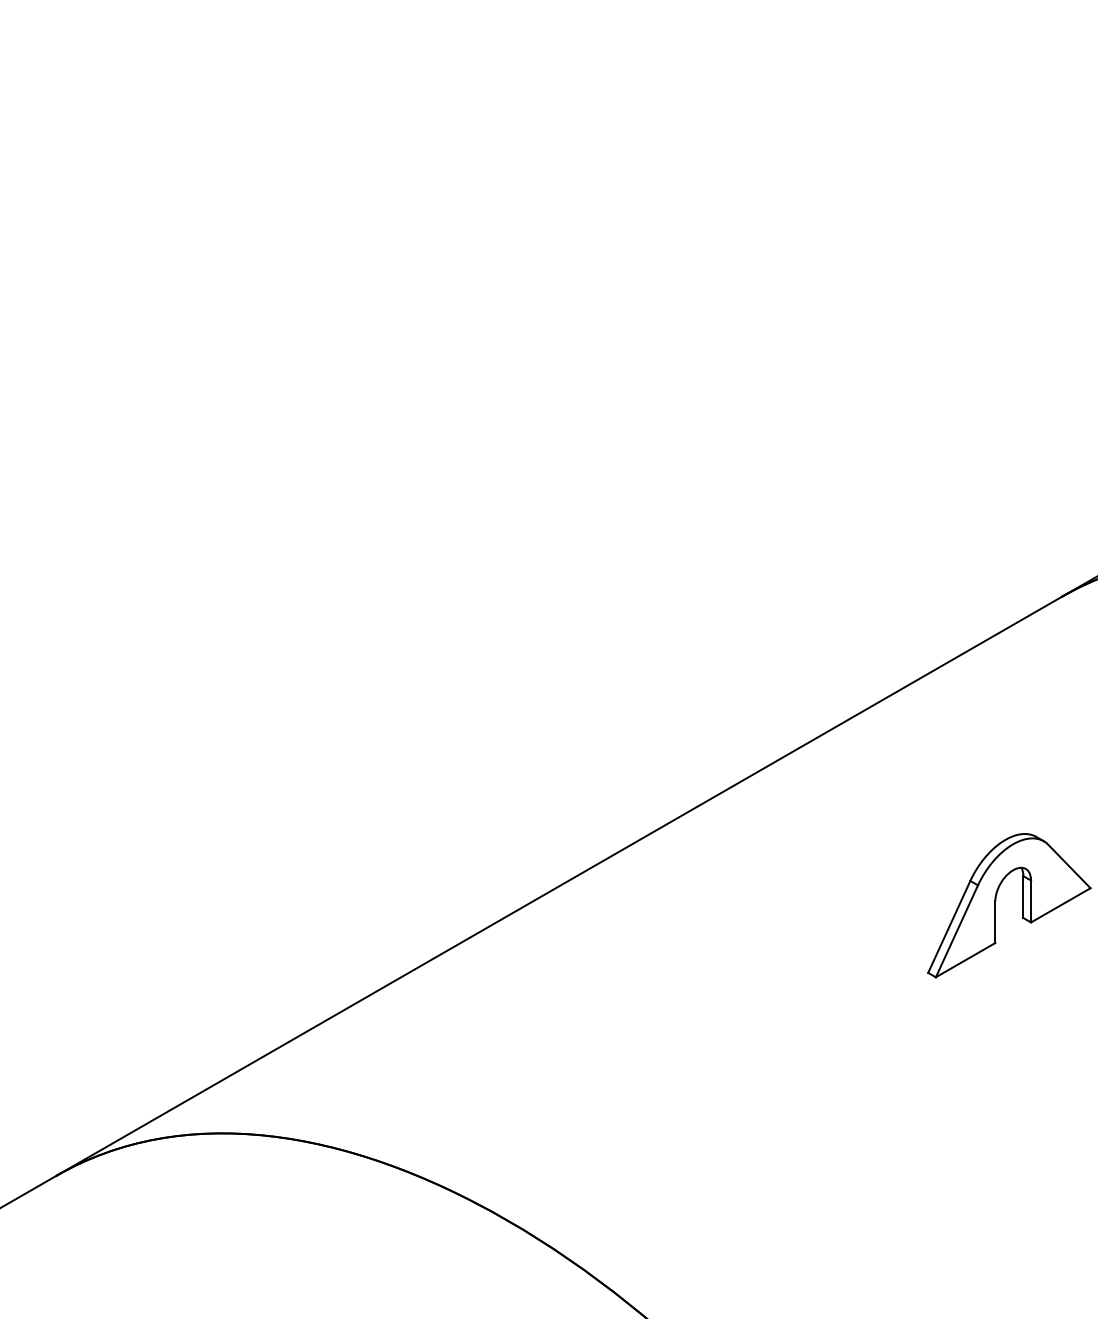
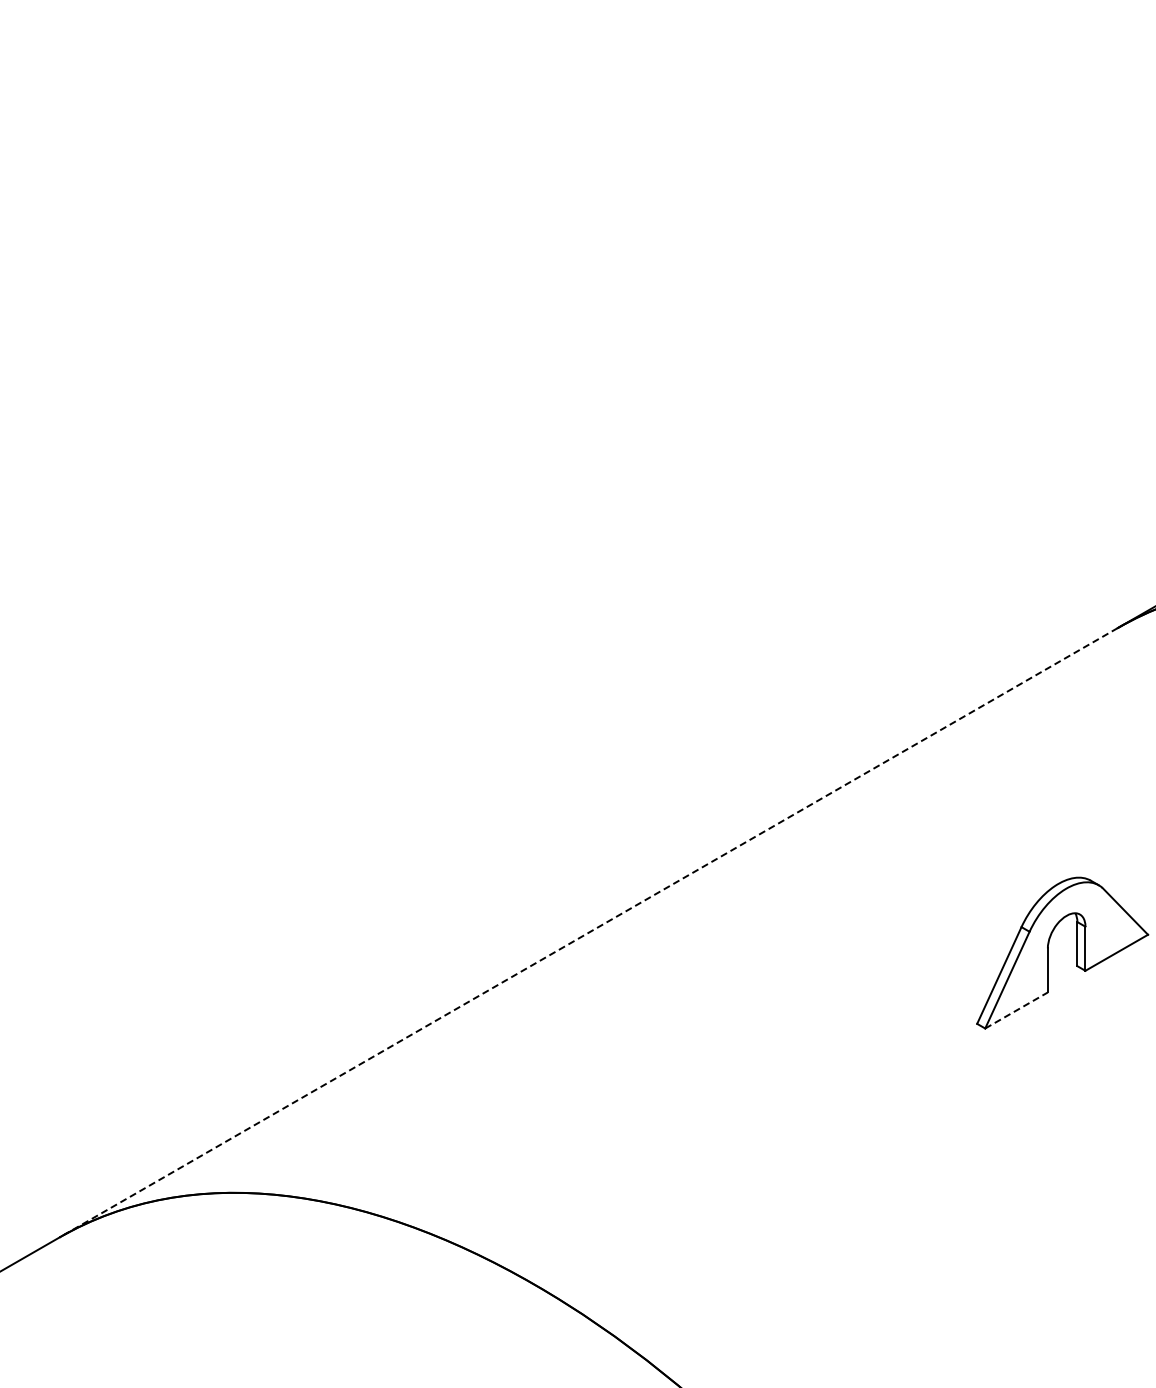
line: (558, 886) -> (588, 932), solid -> dashed
line: (965, 960) -> (1016, 1010), solid -> dashed

